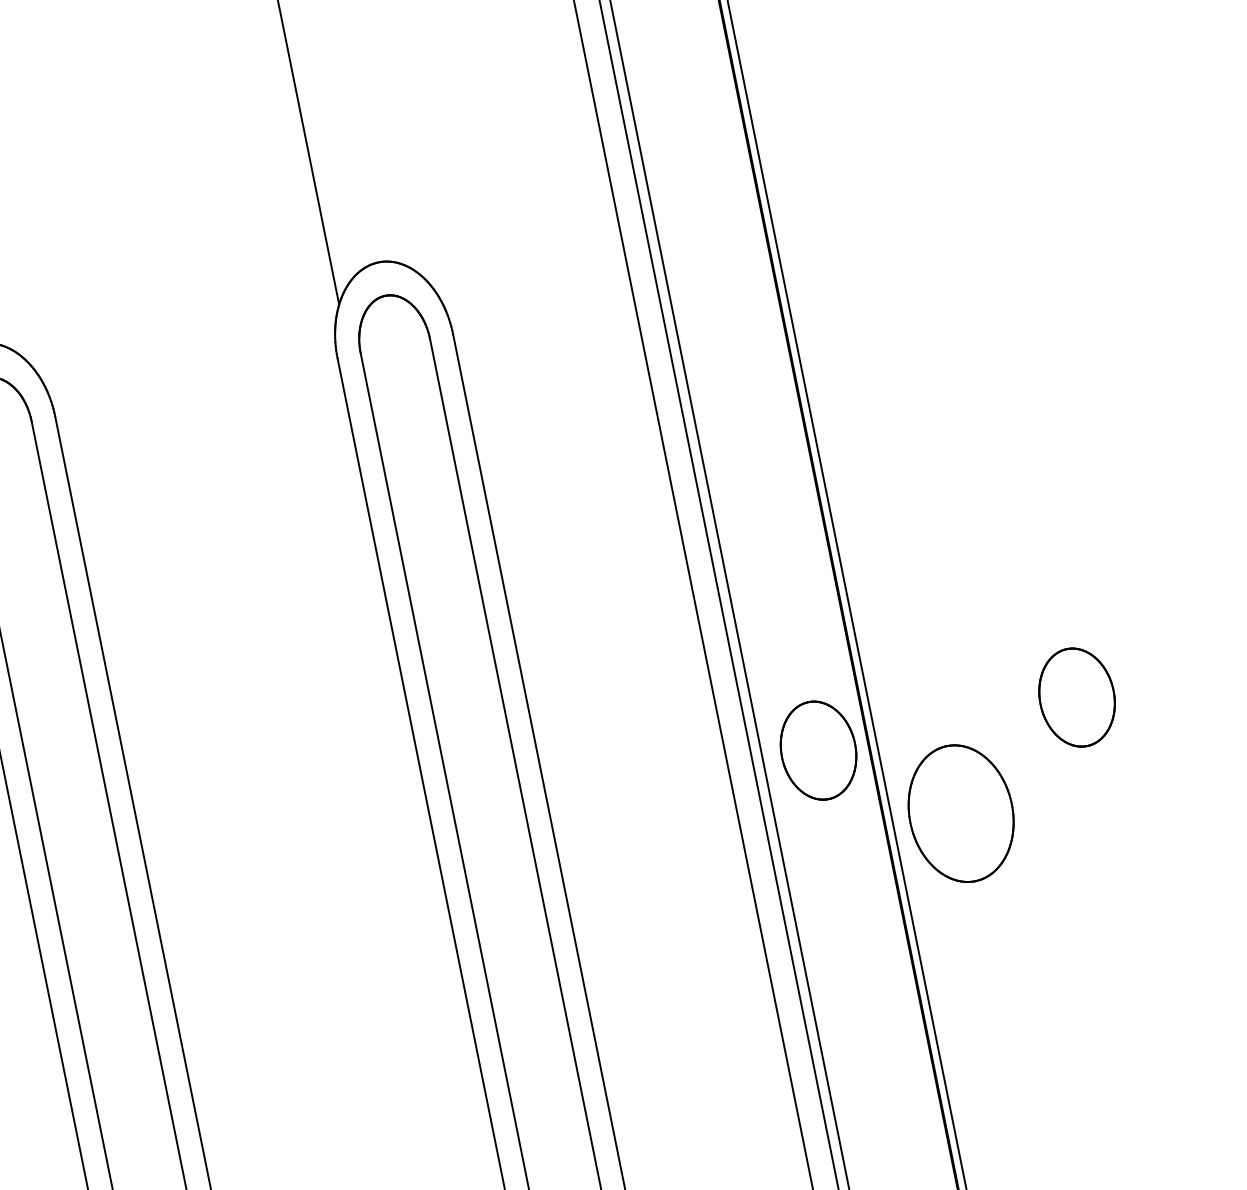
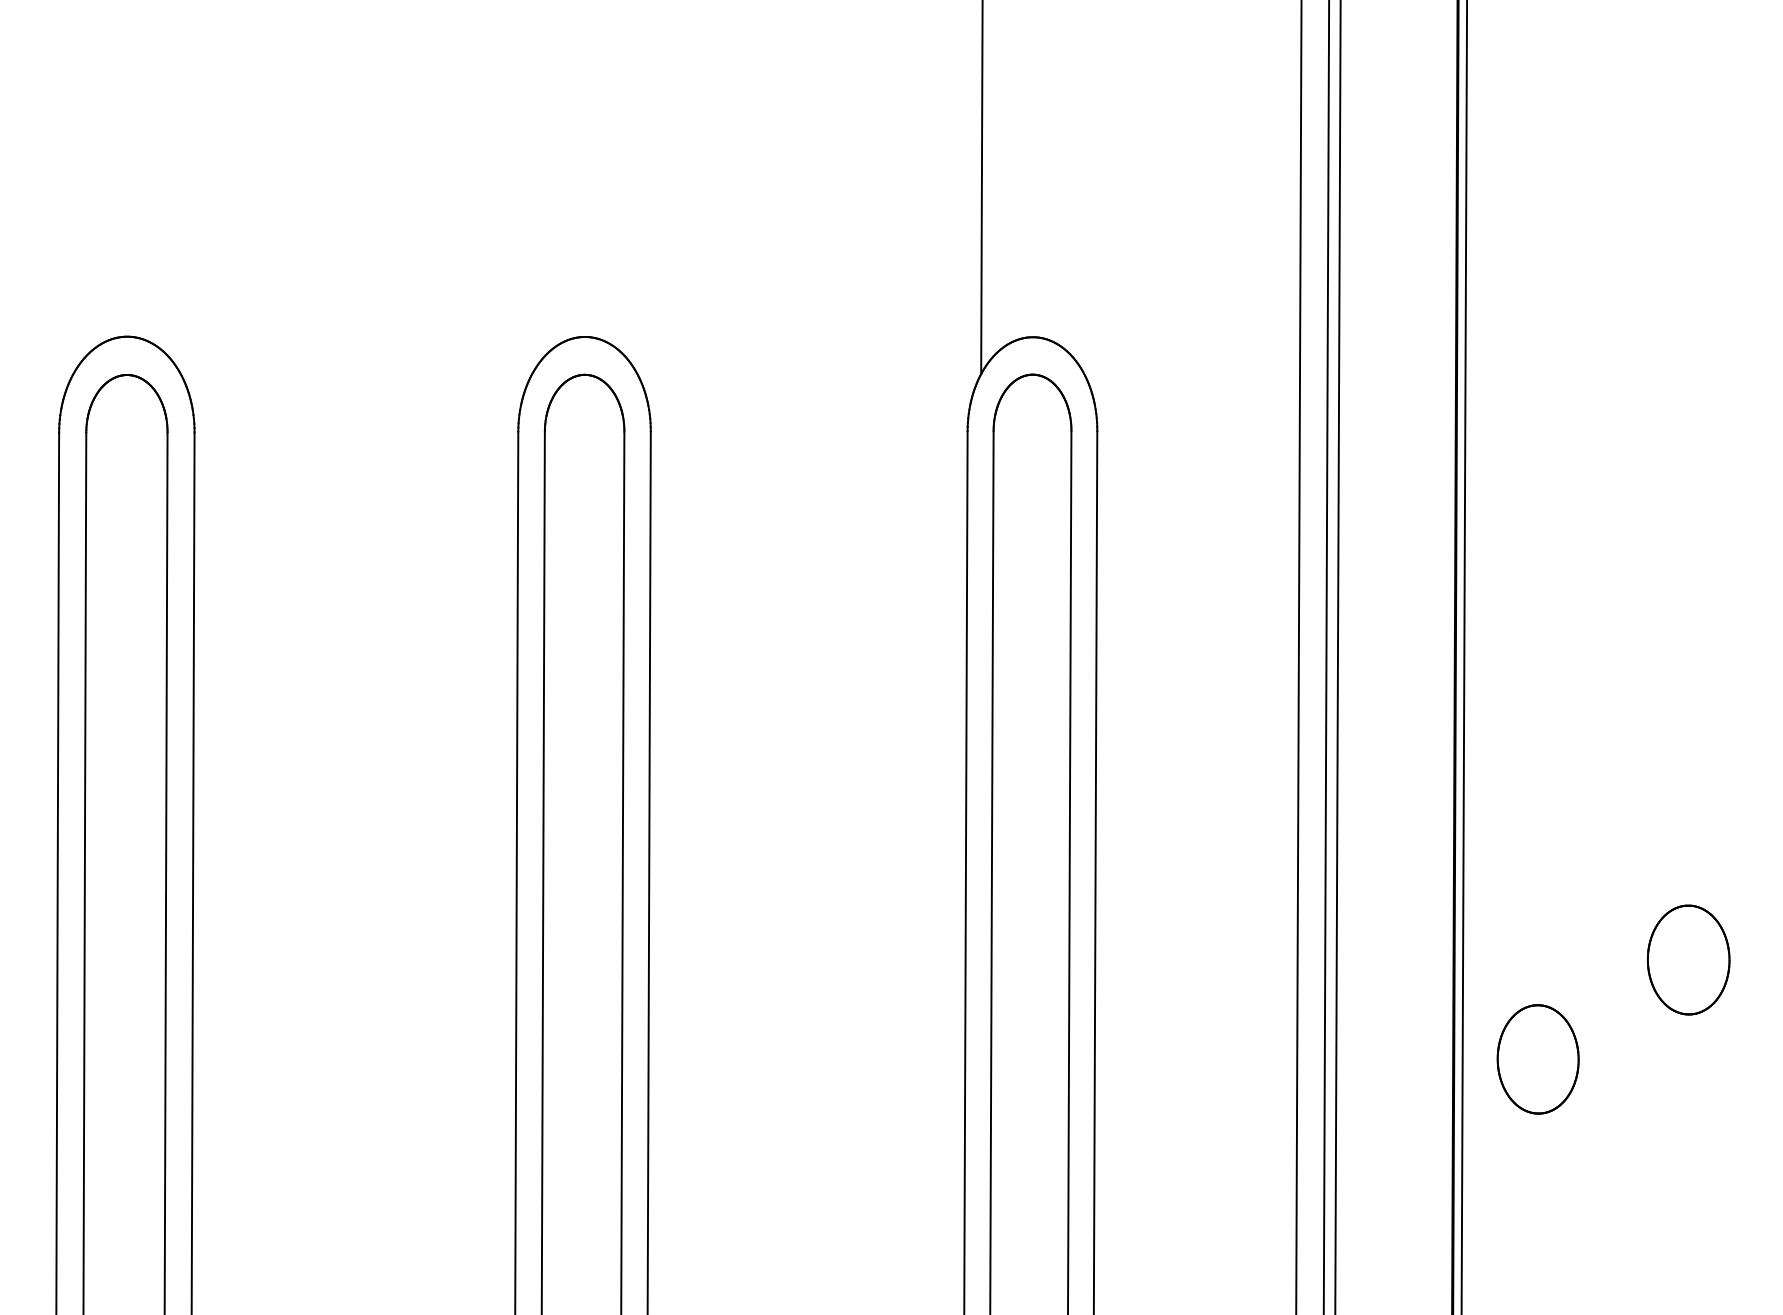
part: (818, 750) -> (1398, 959), removed
part: (960, 813) -> (1537, 1059), size x0.71

